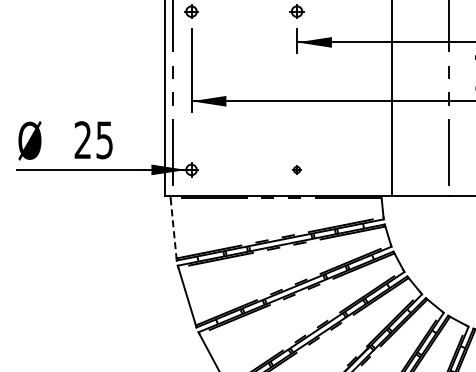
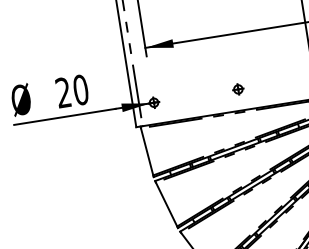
text: (104, 140) -> (80, 90), 25 -> 20
part: (296, 169) -> (237, 89), size x1.67
line: (173, 228) -> (147, 151), dashed -> solid

